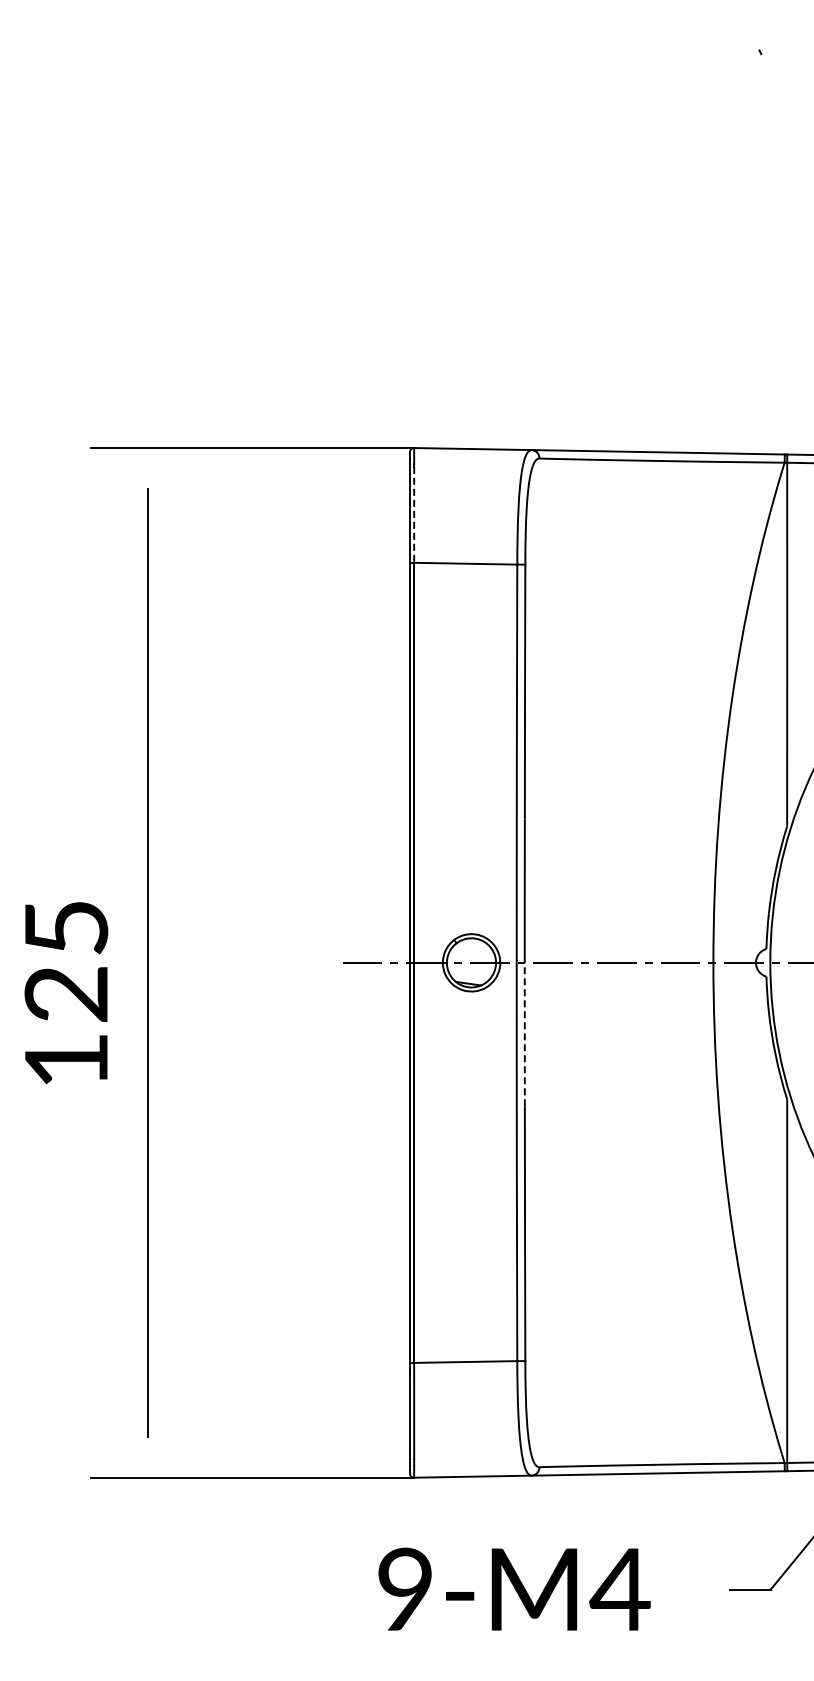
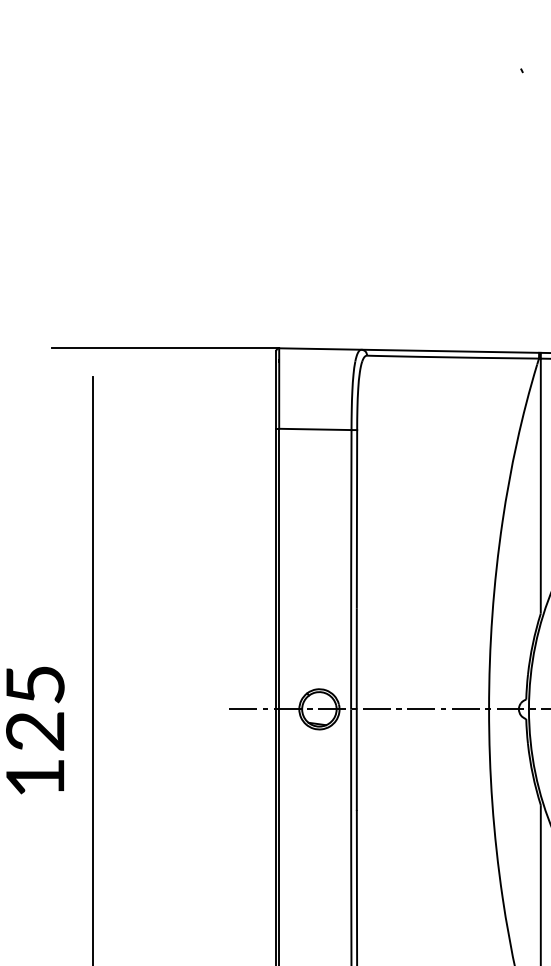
line: (414, 514) -> (279, 394), dashed -> solid
line: (524, 1034) -> (356, 759), dashed -> solid

